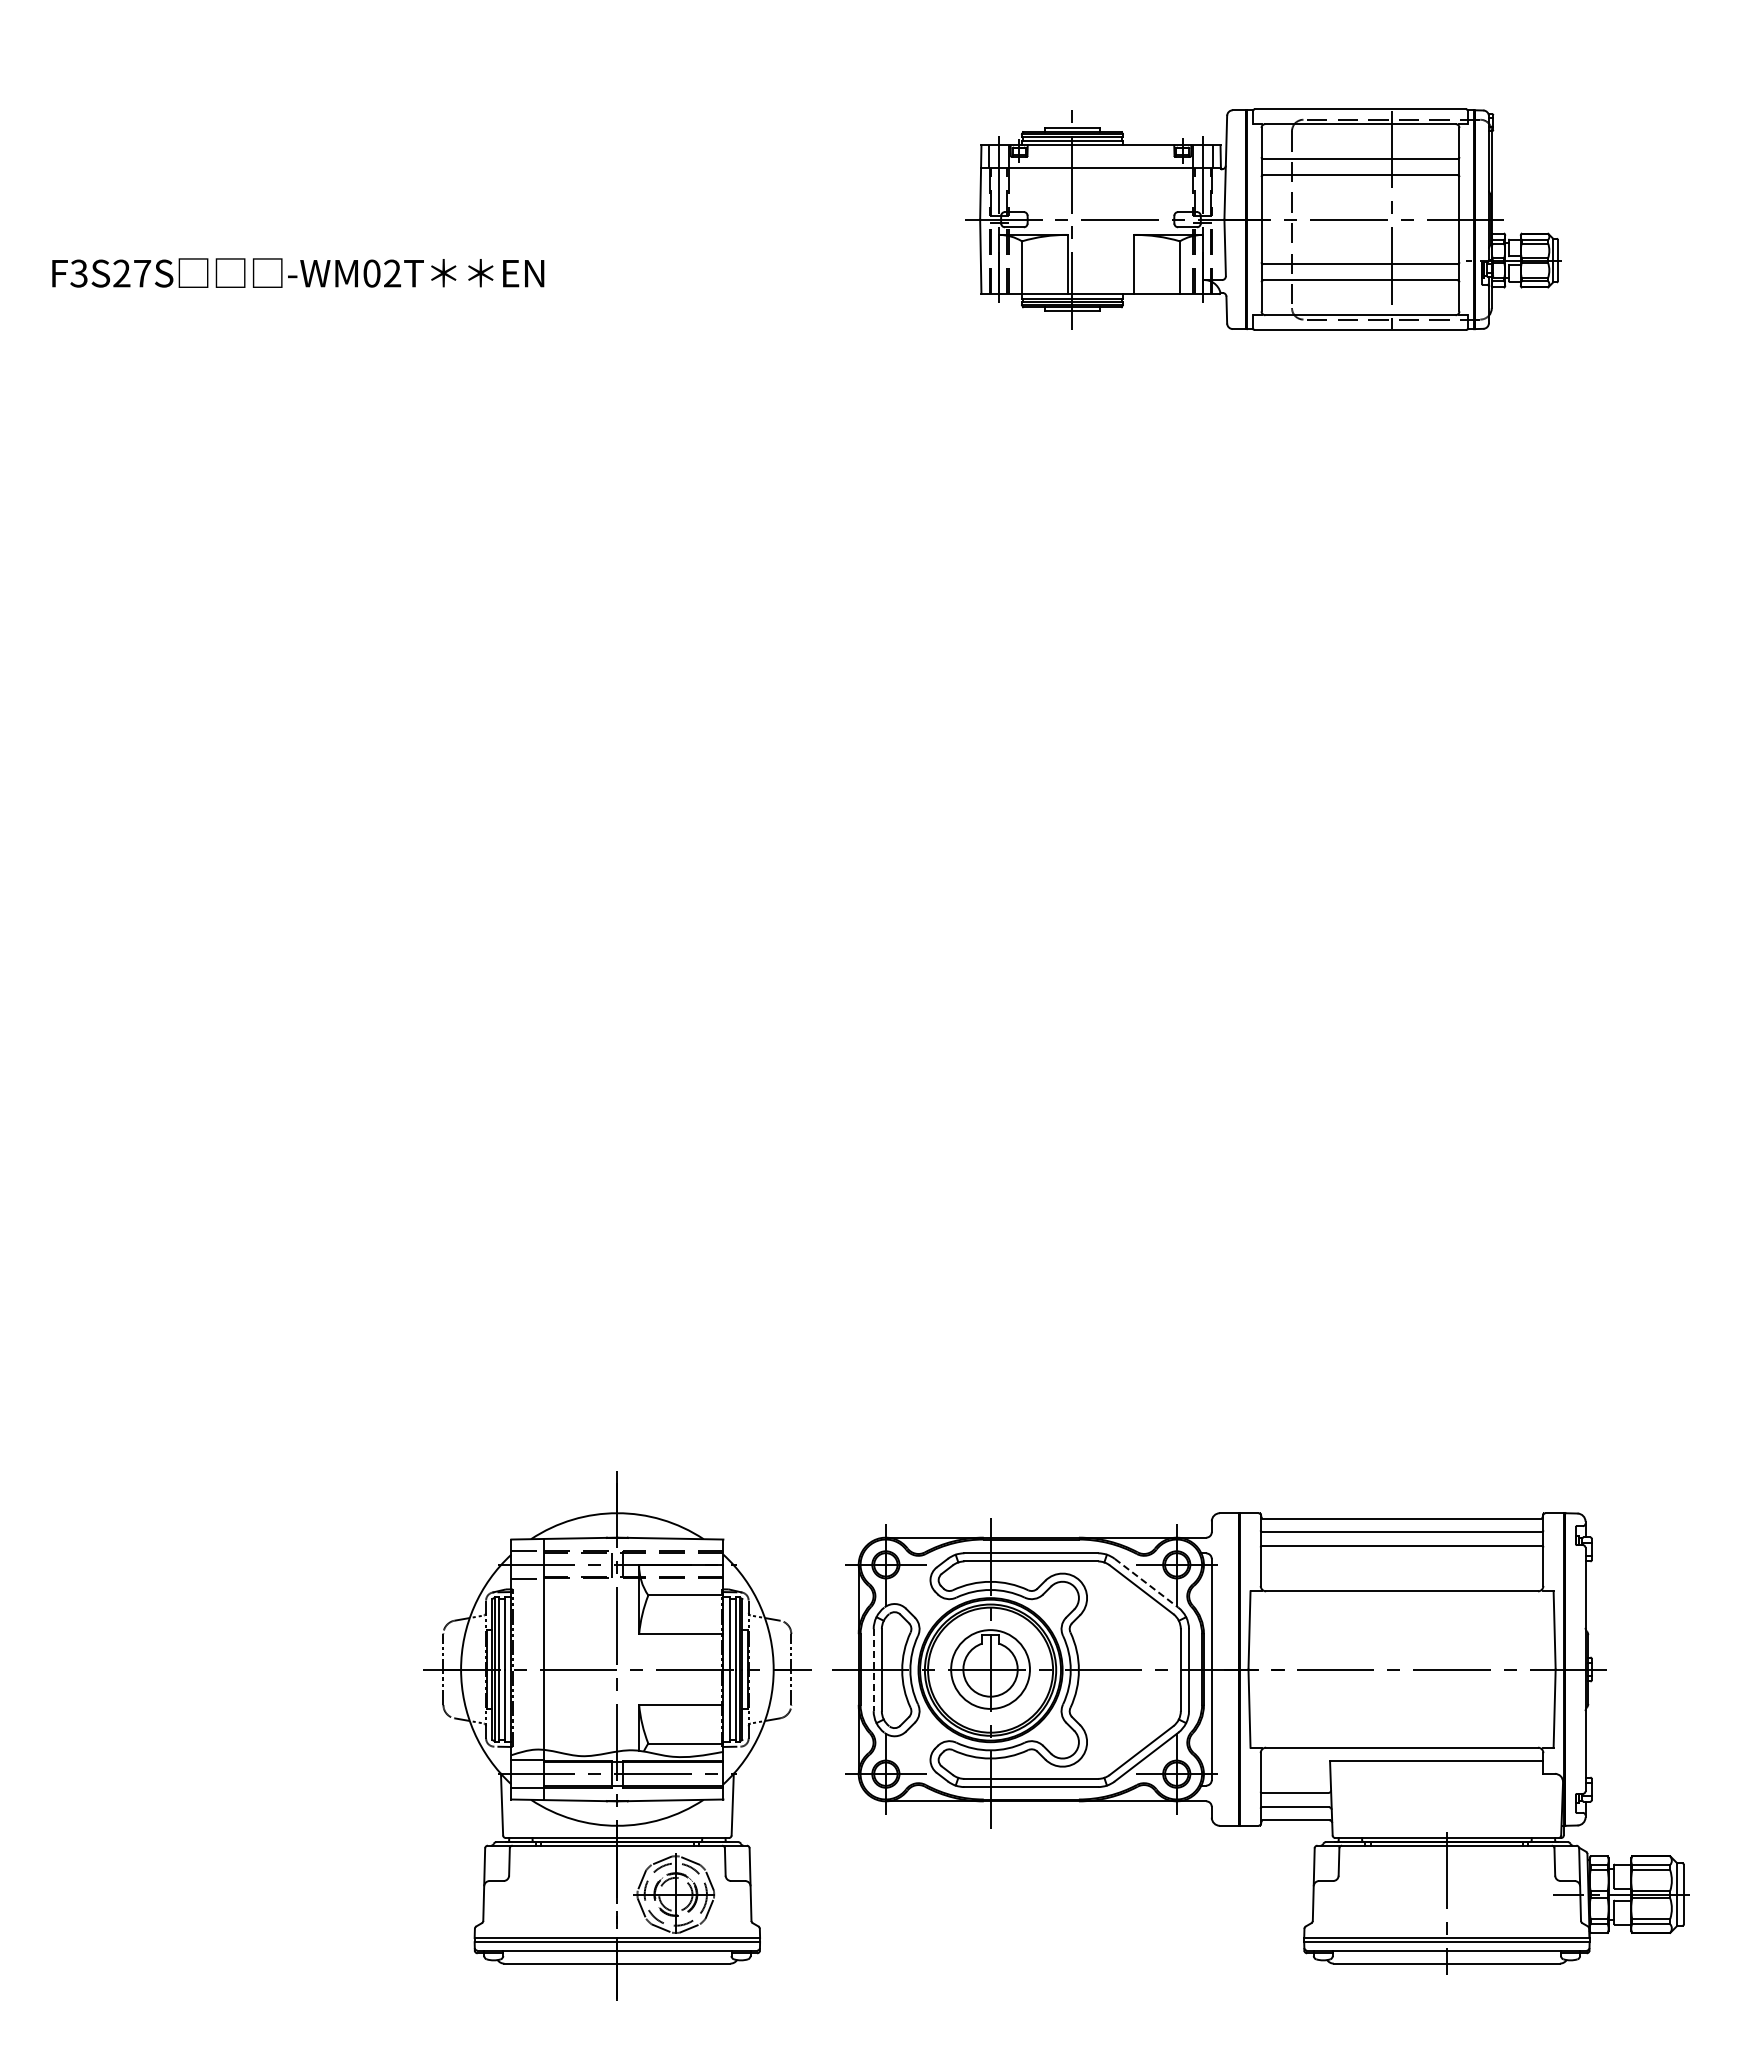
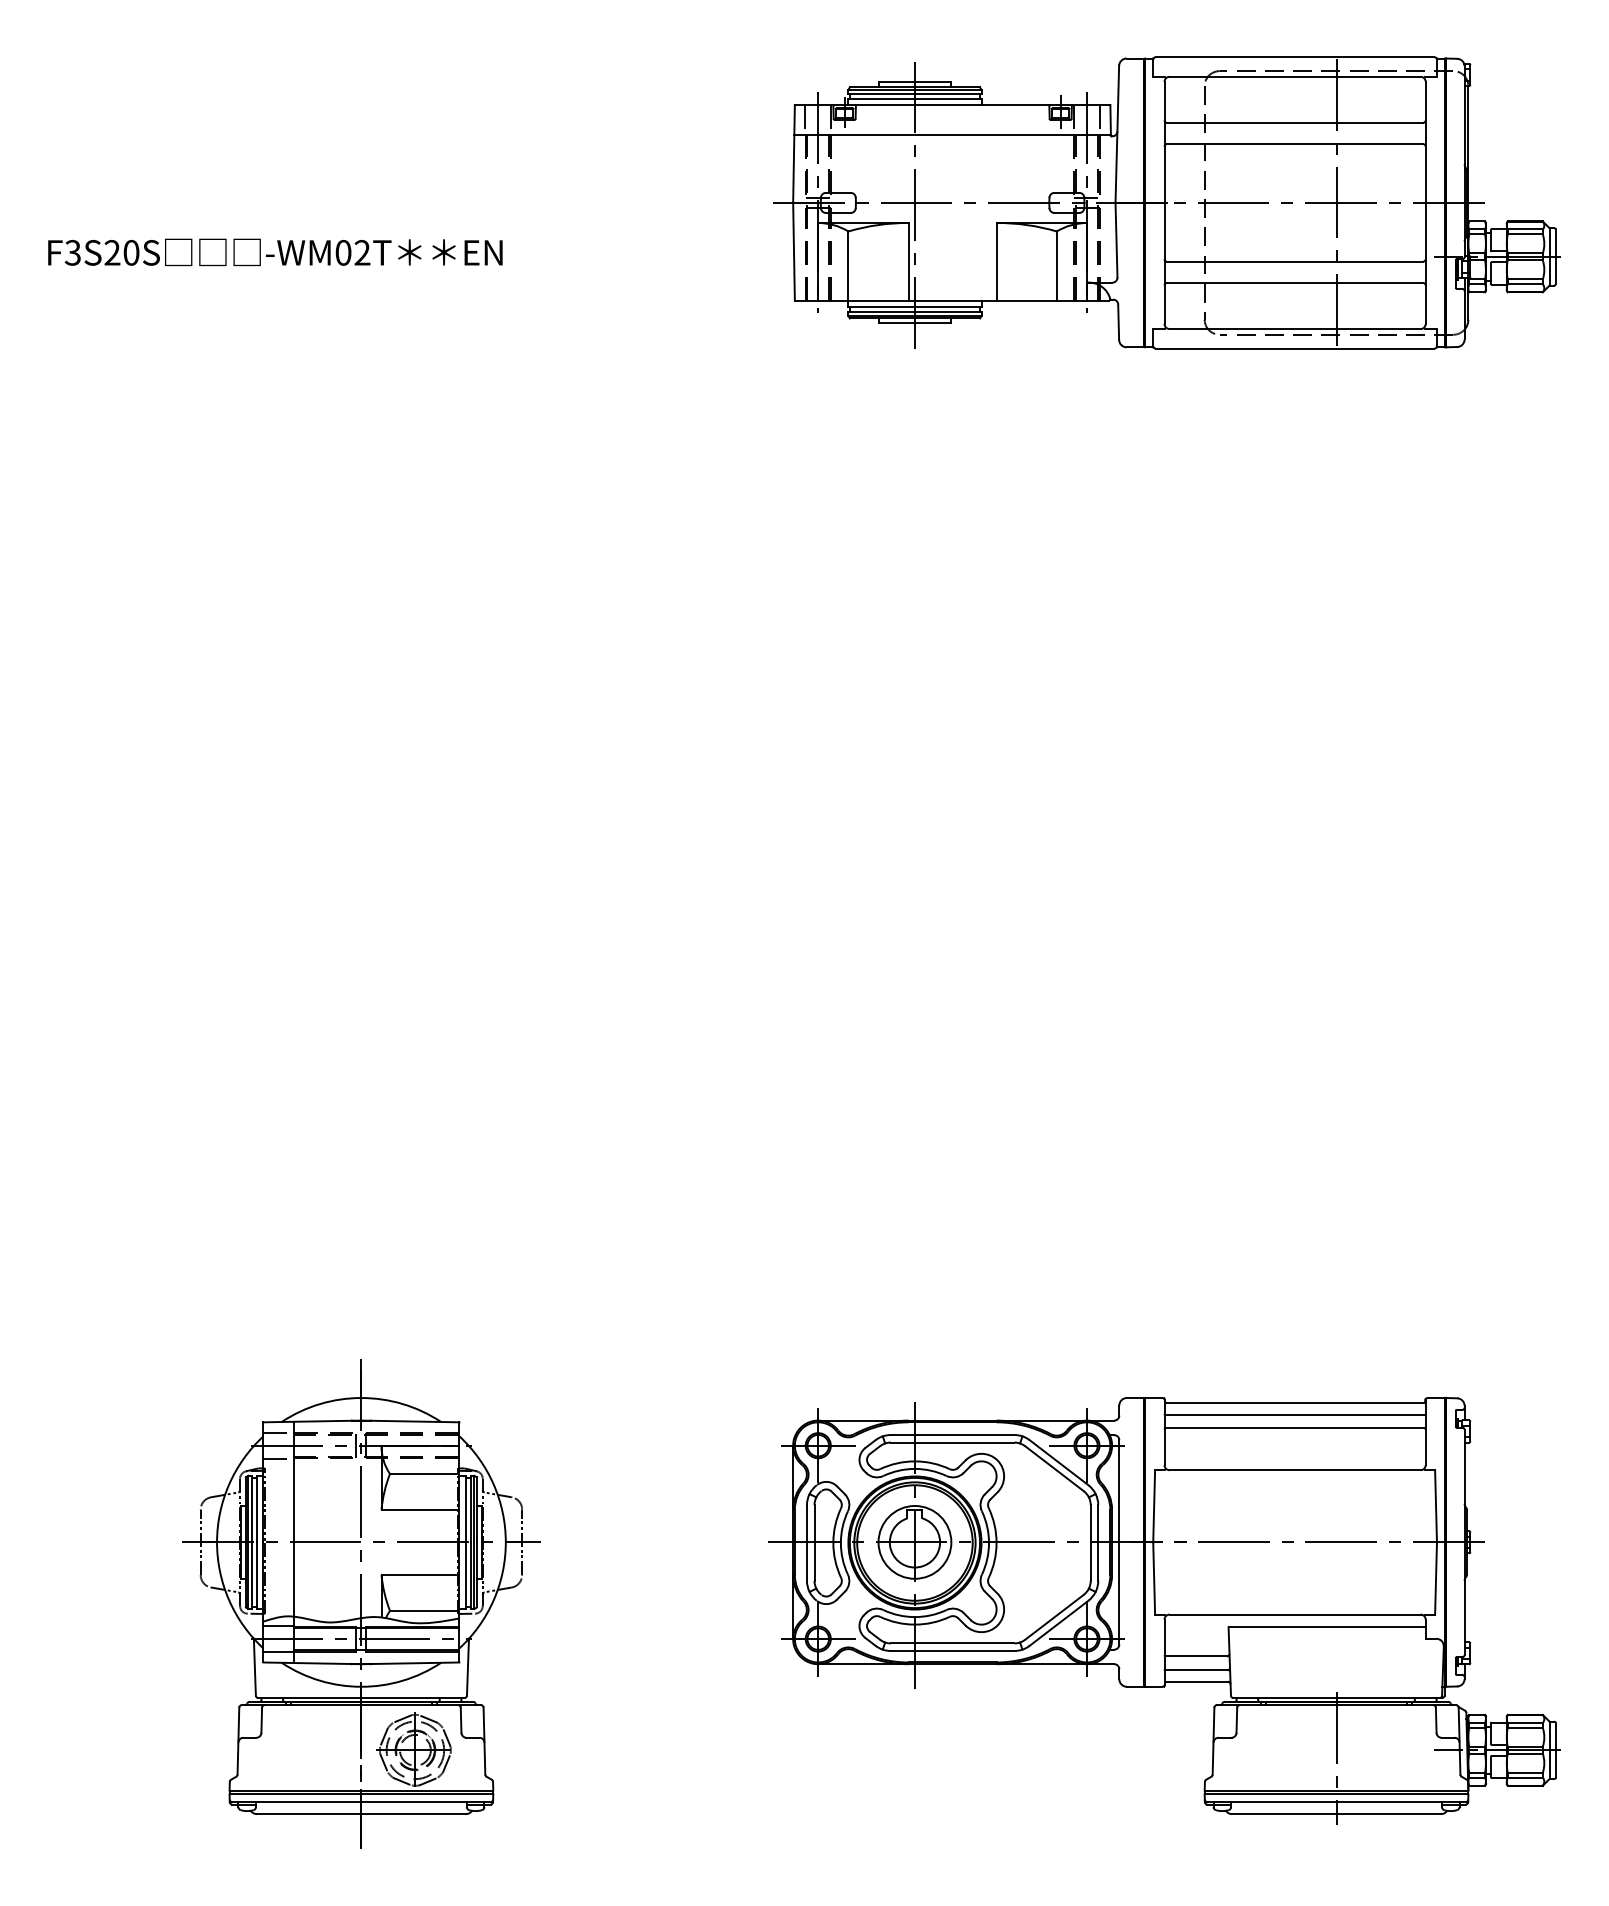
part: (1263, 219) -> (1167, 202), size x1.43
text: (142, 273) -> (131, 252), F3S27S -> F3S20S
line: (1146, 1583) -> (1059, 1462), dashed -> solid
line: (873, 1670) -> (806, 1543), dashed -> solid
part: (617, 1735) -> (361, 1603), moved

